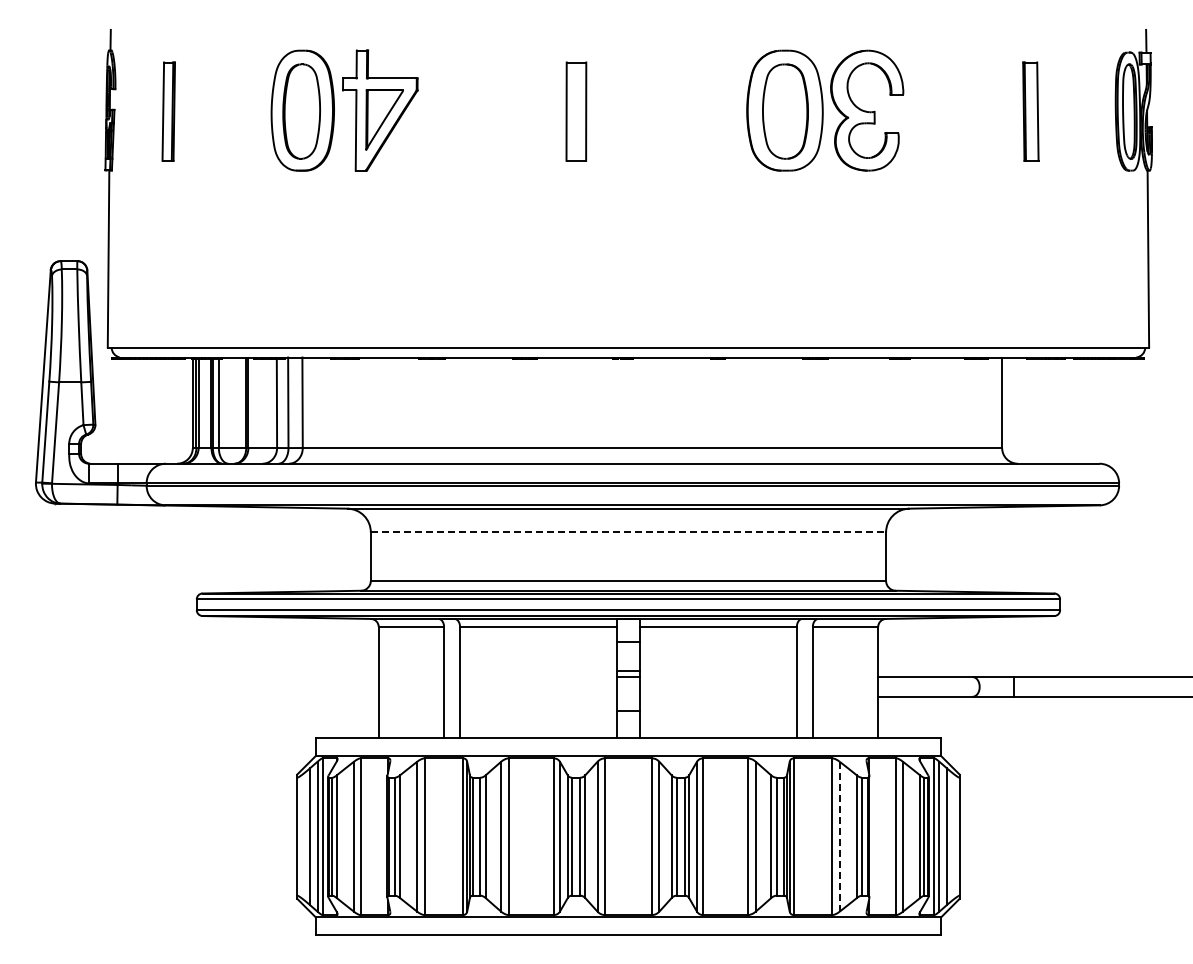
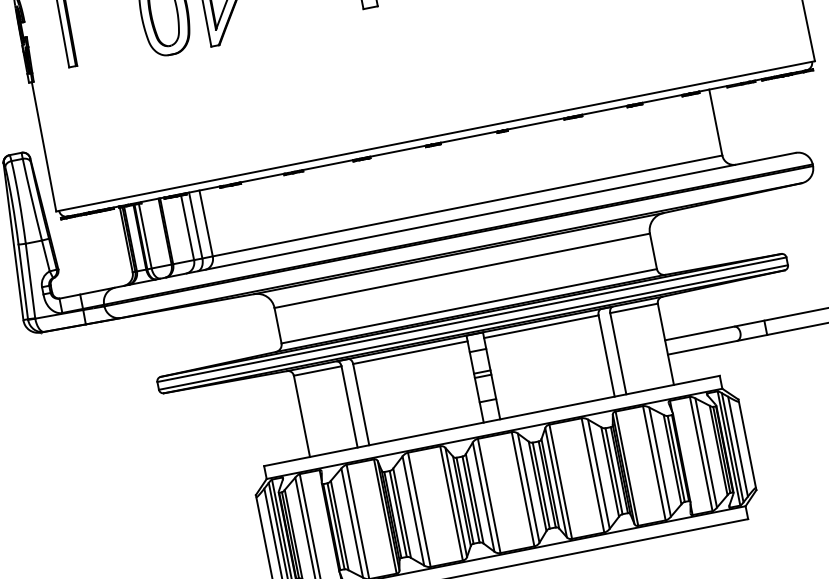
line: (628, 532) -> (462, 270), dashed -> solid
line: (839, 836) -> (659, 462), dashed -> solid

